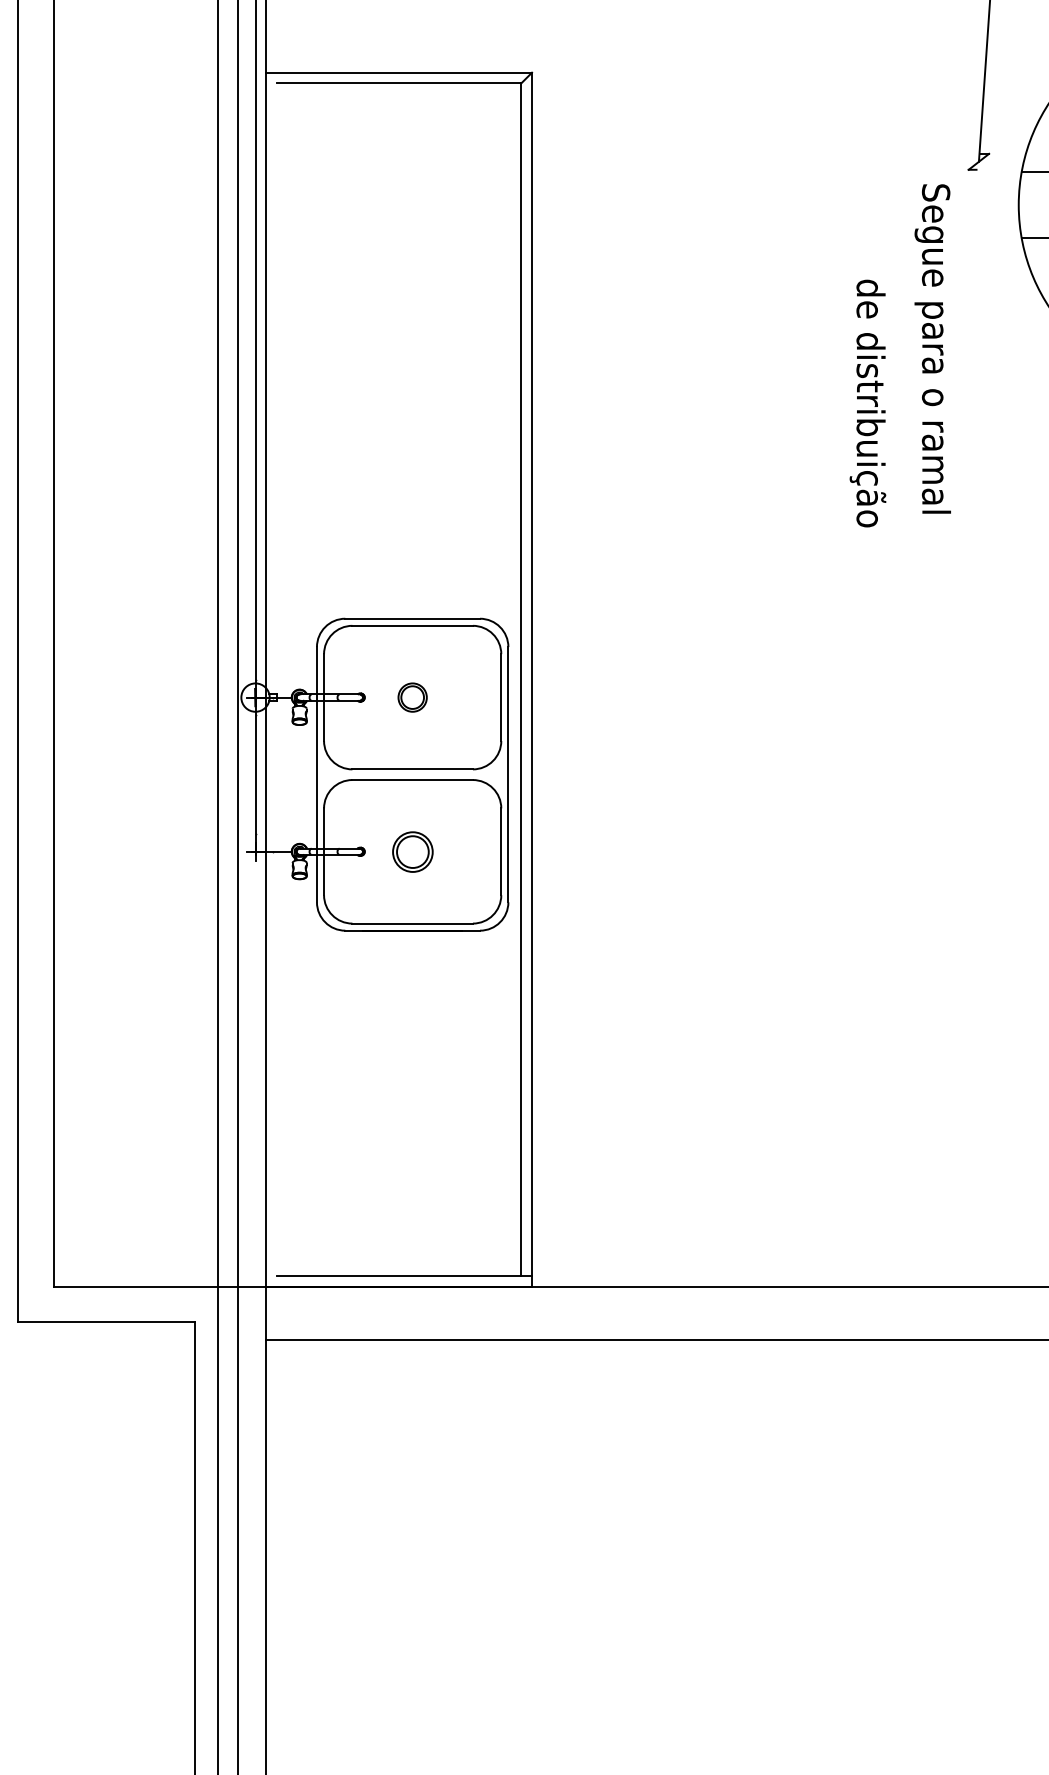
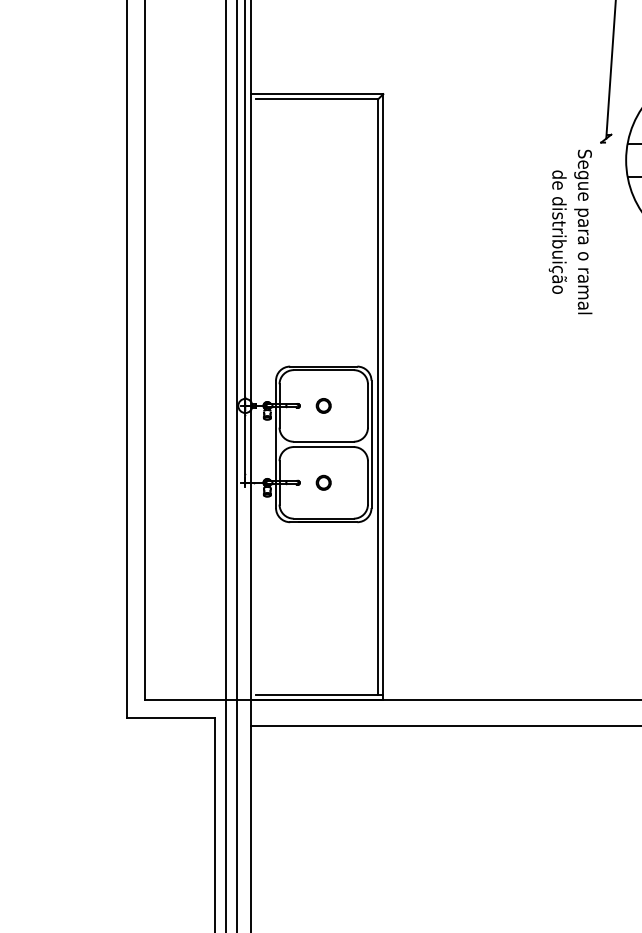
text: (867, 402) -> (557, 231), moved
part: (412, 851) -> (323, 482), size x0.71

